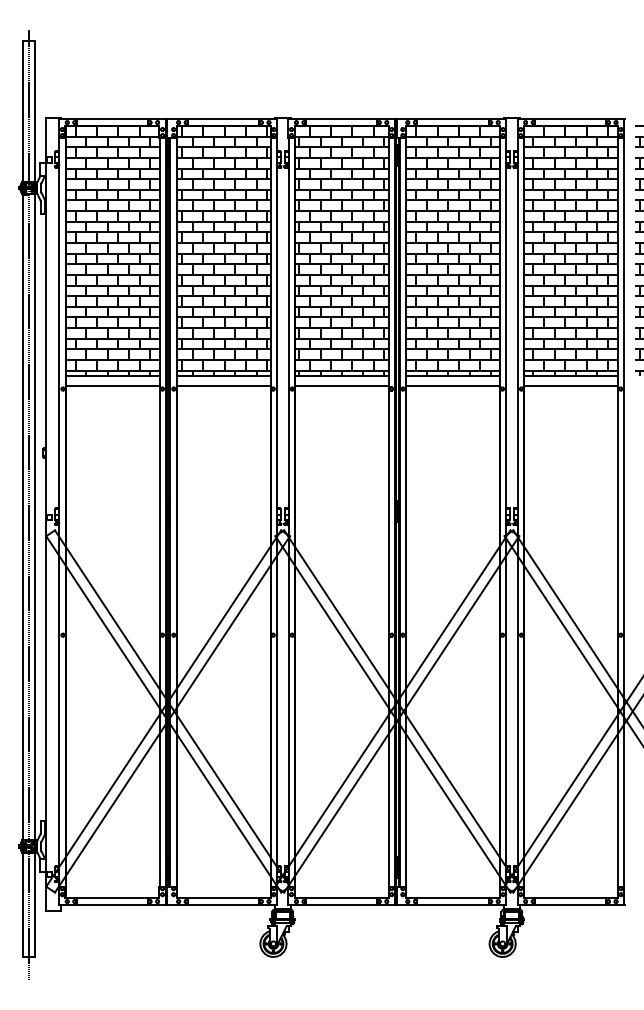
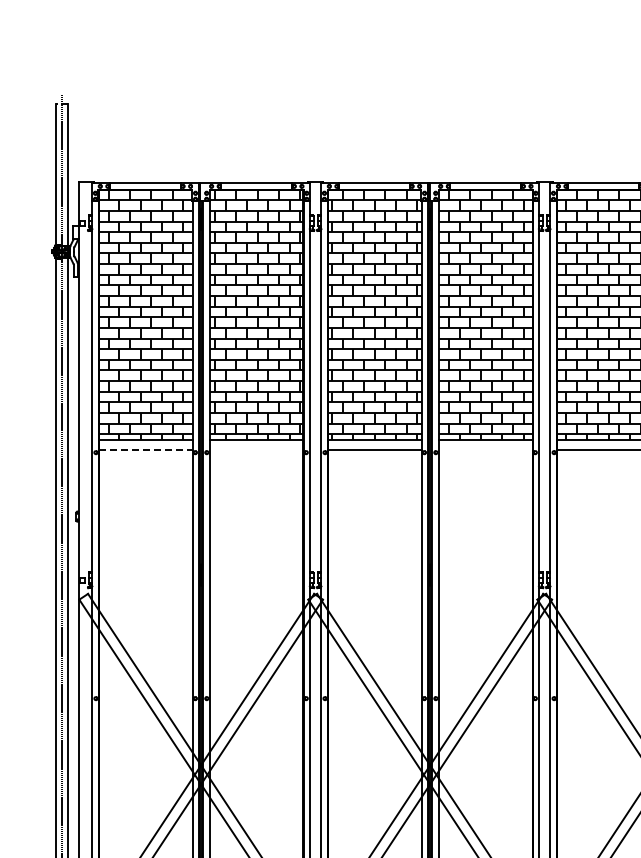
line: (112, 386) -> (145, 450), solid -> dashed
line: (223, 386) -> (256, 450), removed
line: (452, 386) -> (485, 450), removed

